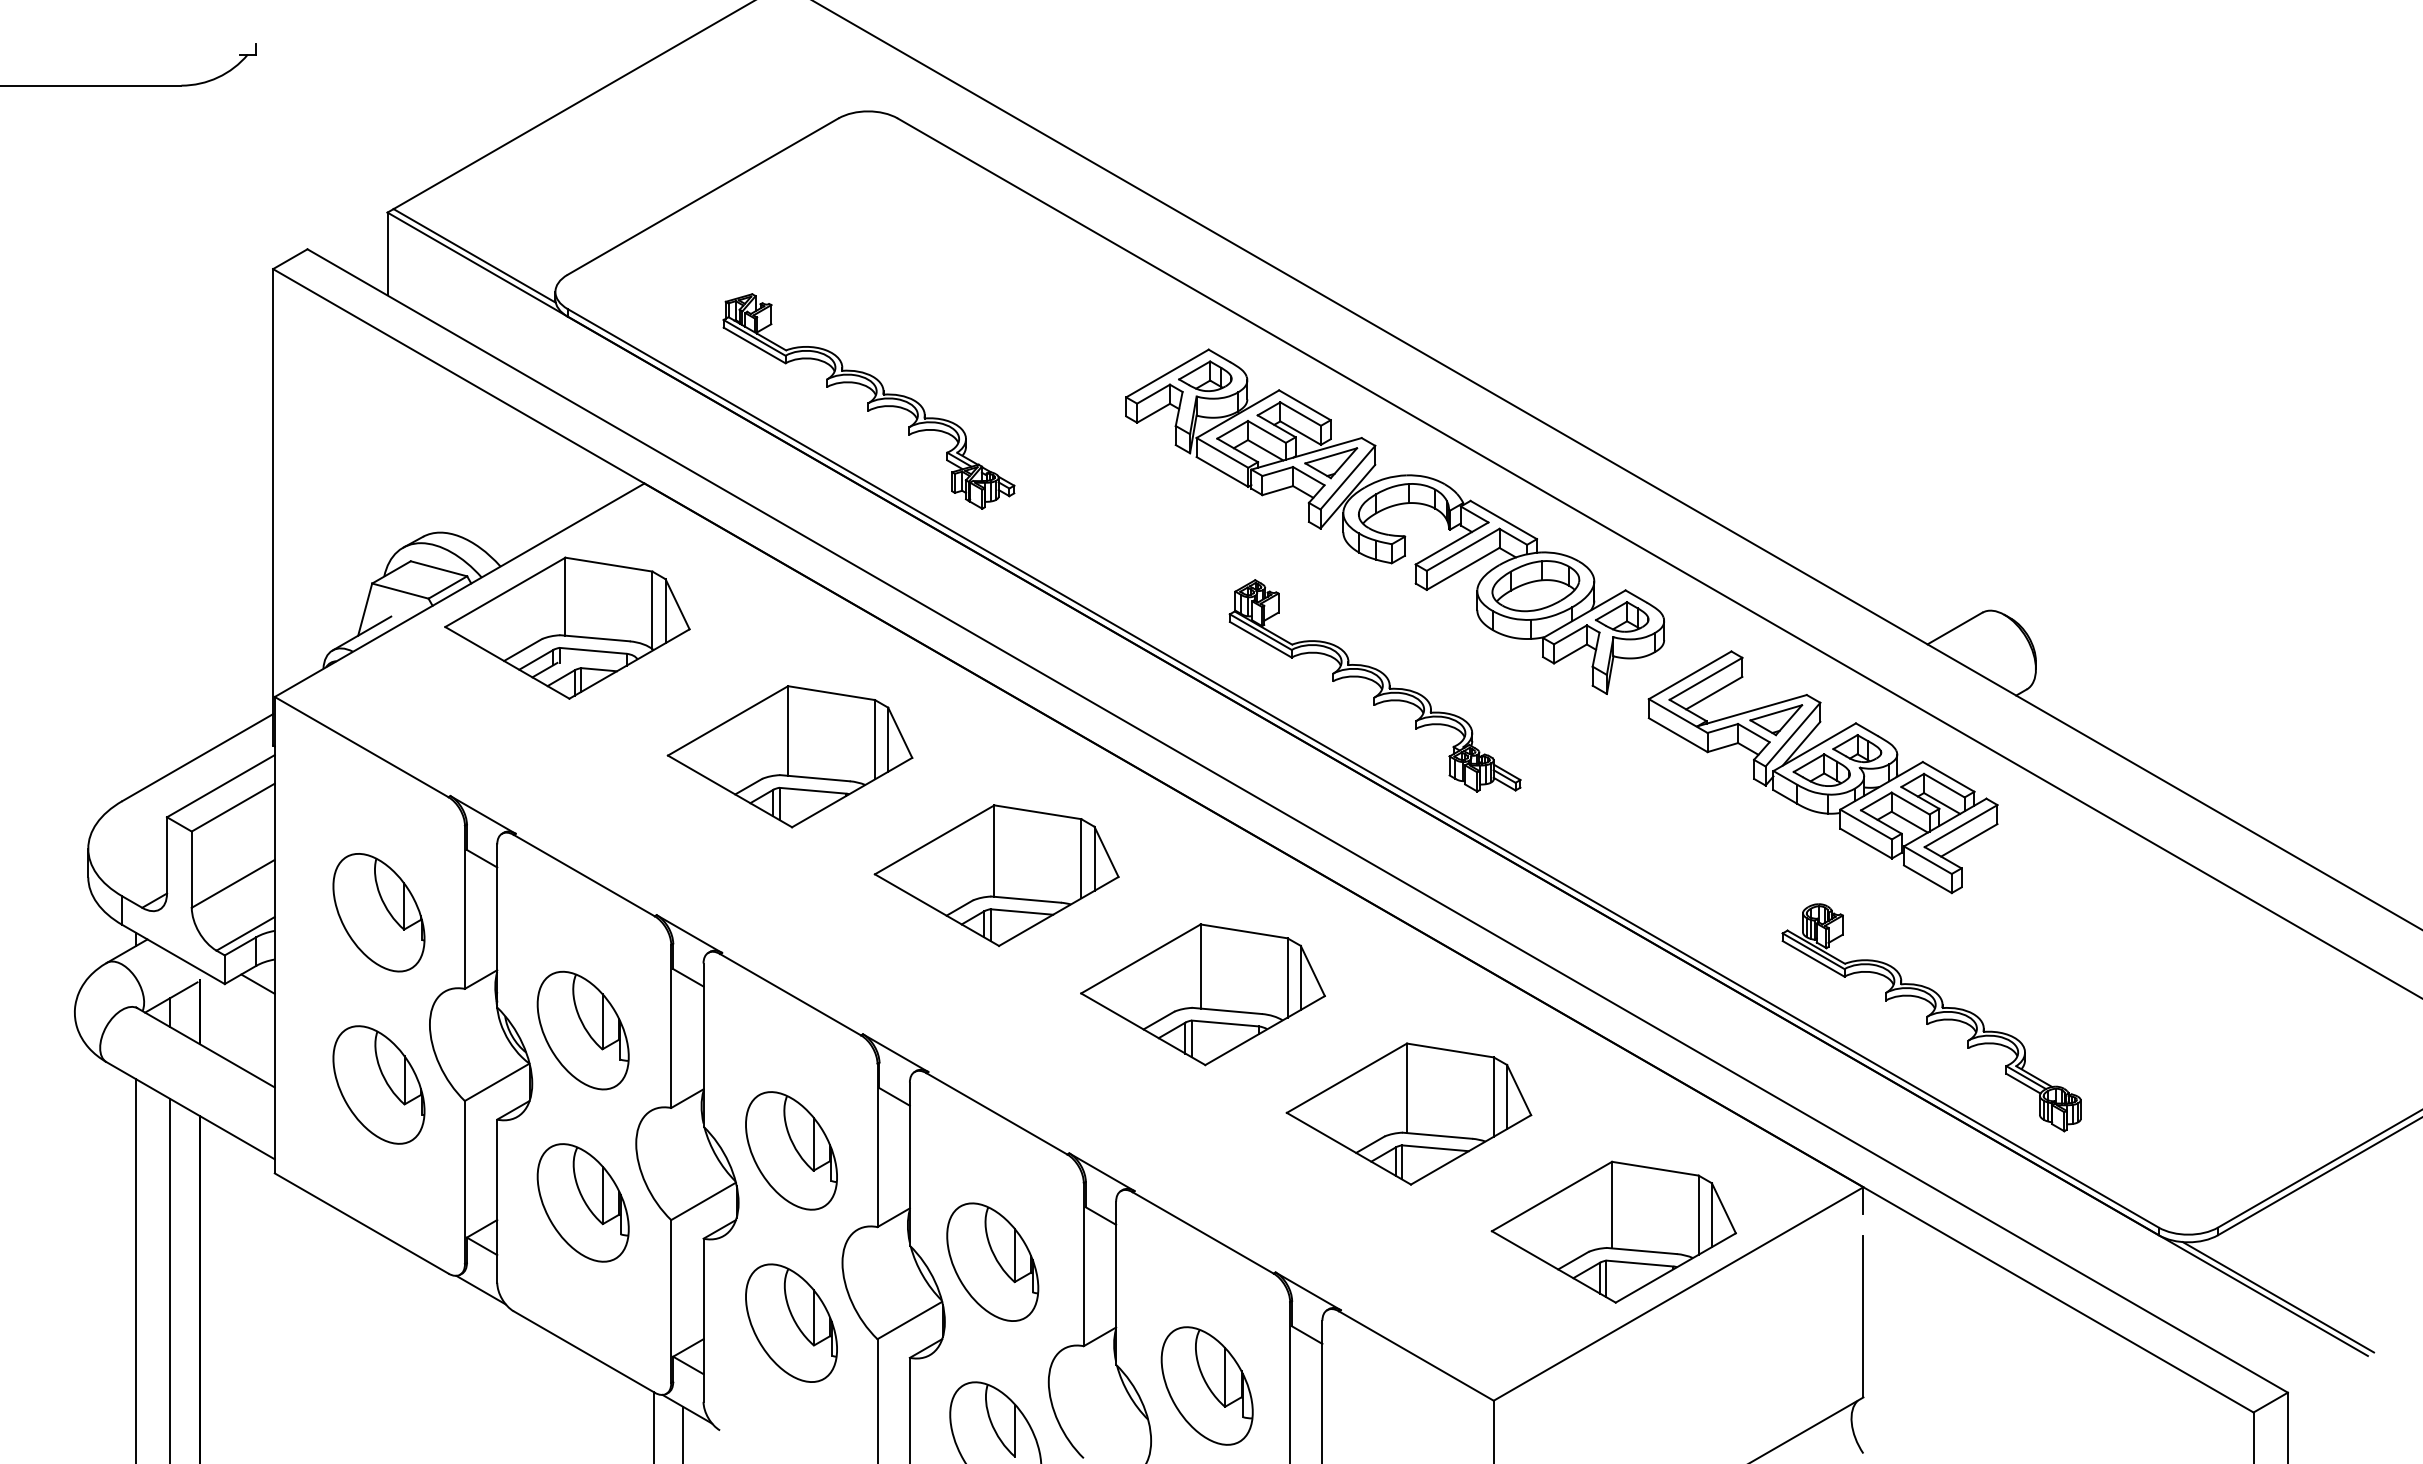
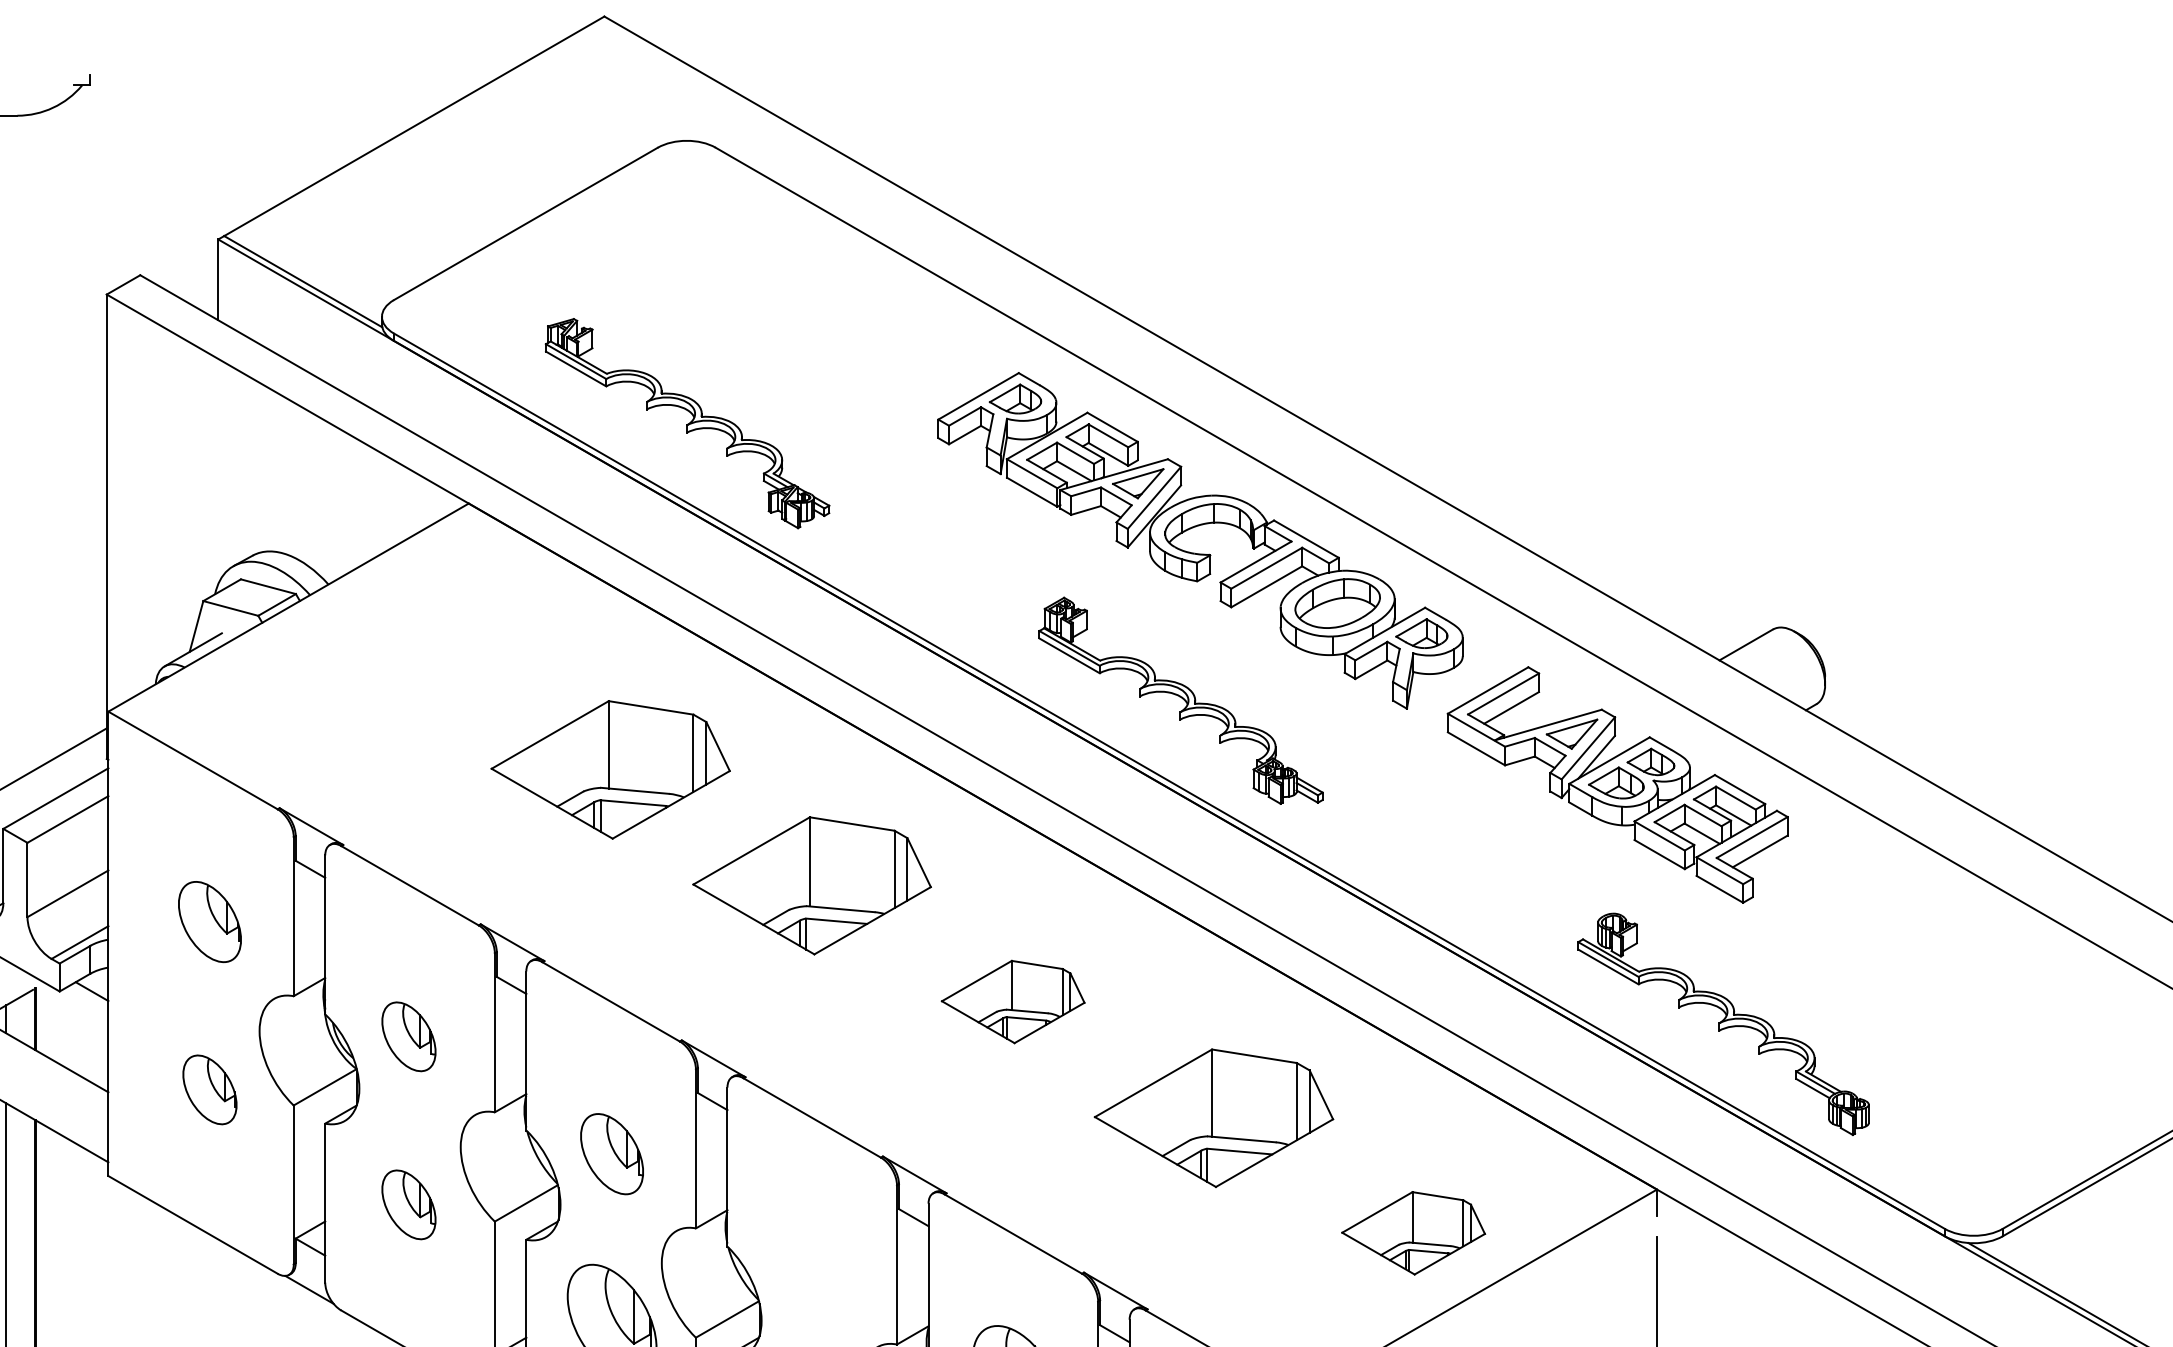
part: (567, 627) -> (393, 643), removed
part: (378, 912) -> (209, 921), size x0.7
part: (1202, 994) -> (1012, 1001), size x0.6
part: (582, 1030) -> (408, 1036), size x0.6
part: (378, 1084) -> (209, 1089), size x0.6
part: (791, 1150) -> (612, 1153), size x0.7
part: (582, 1202) -> (408, 1204), size x0.6
part: (1613, 1231) -> (1413, 1232), size x0.6
part: (992, 1261) -> (808, 1261), removed

